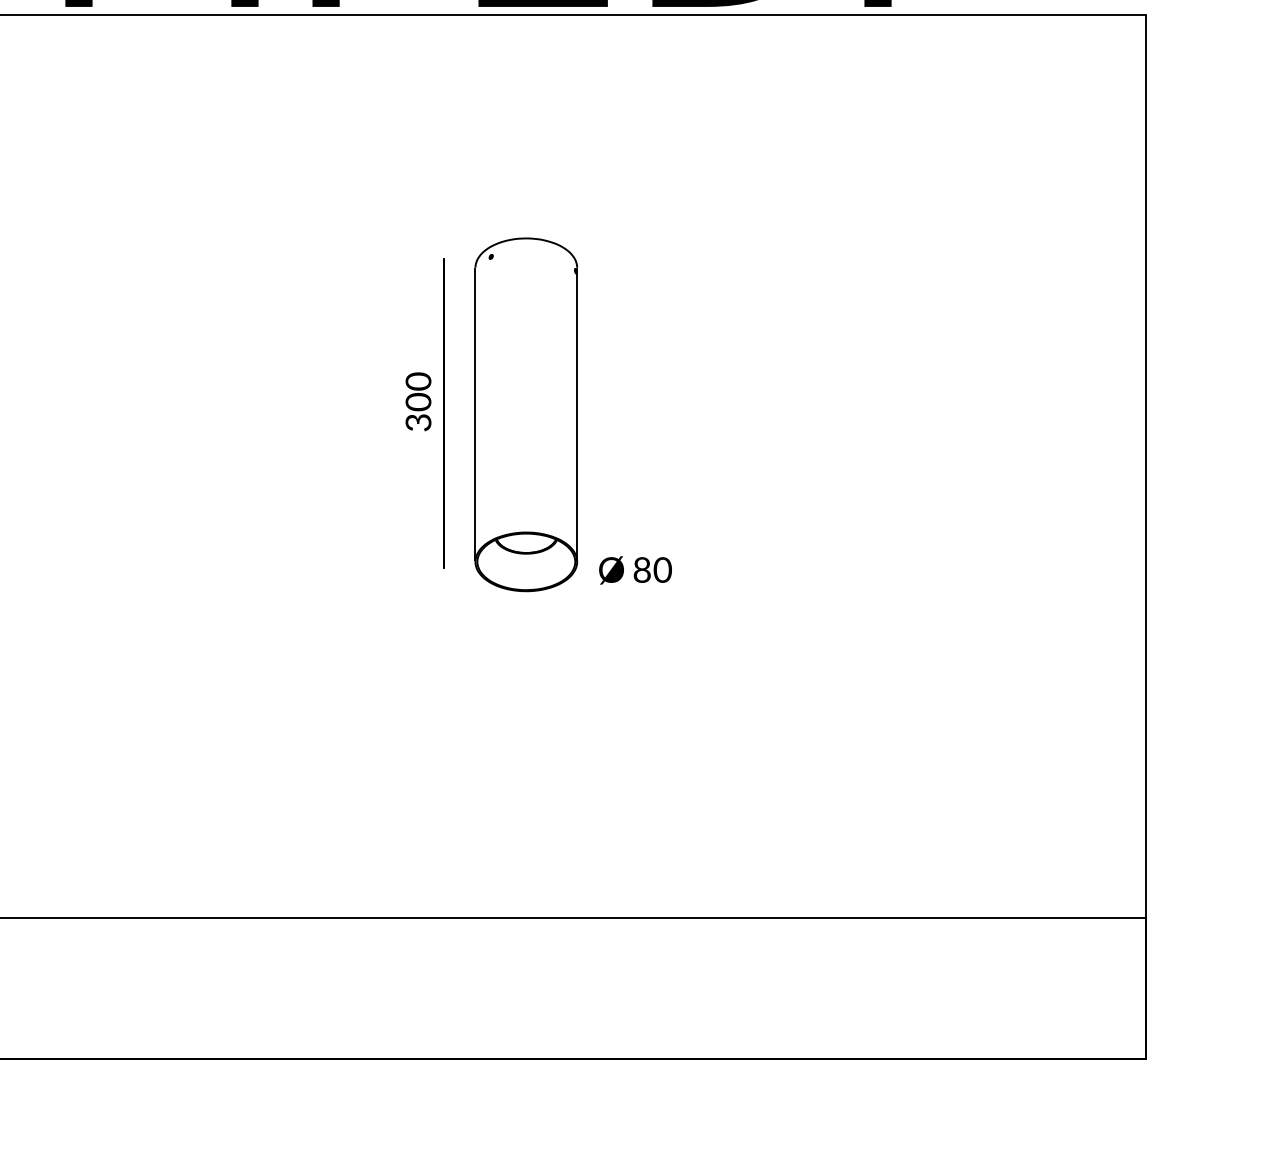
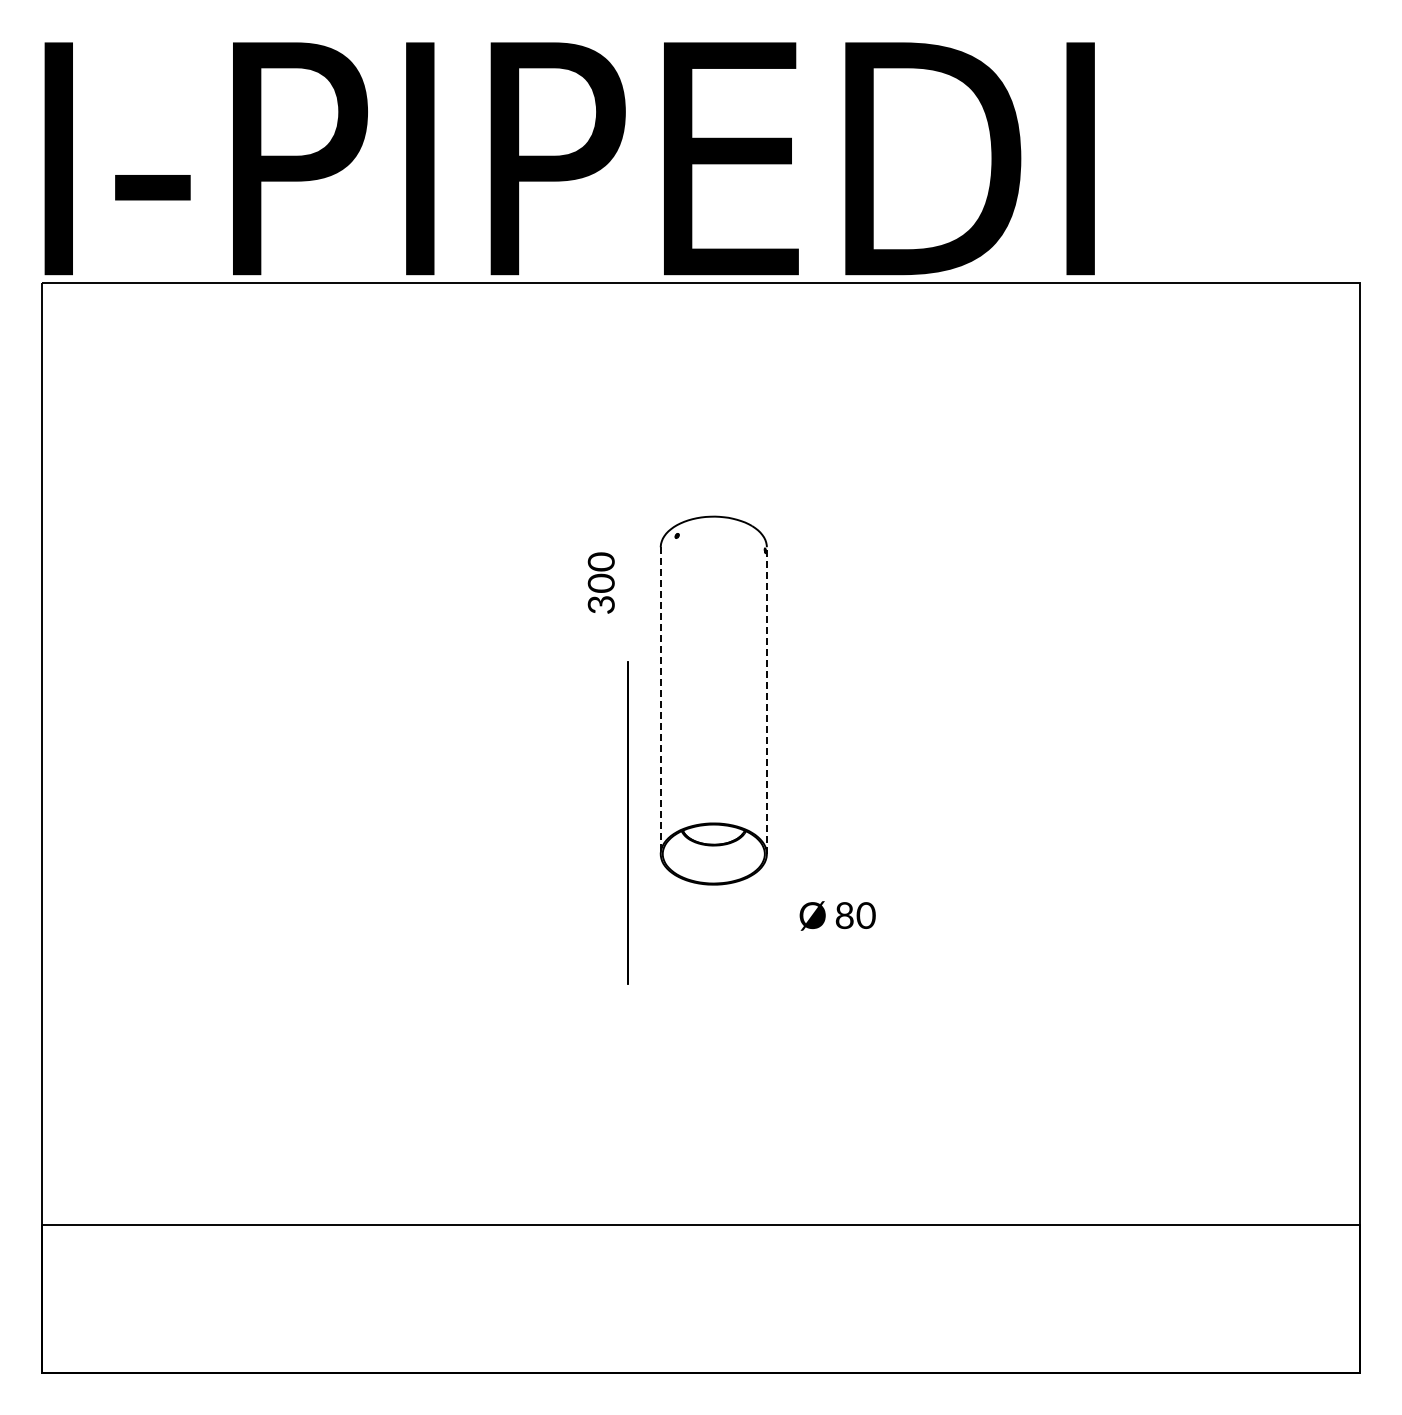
text: (417, 401) -> (600, 582), moved
line: (443, 412) -> (627, 822), moved
line: (475, 414) -> (660, 700), solid -> dashed
line: (576, 414) -> (766, 700), solid -> dashed
text: (635, 569) -> (837, 915), moved

